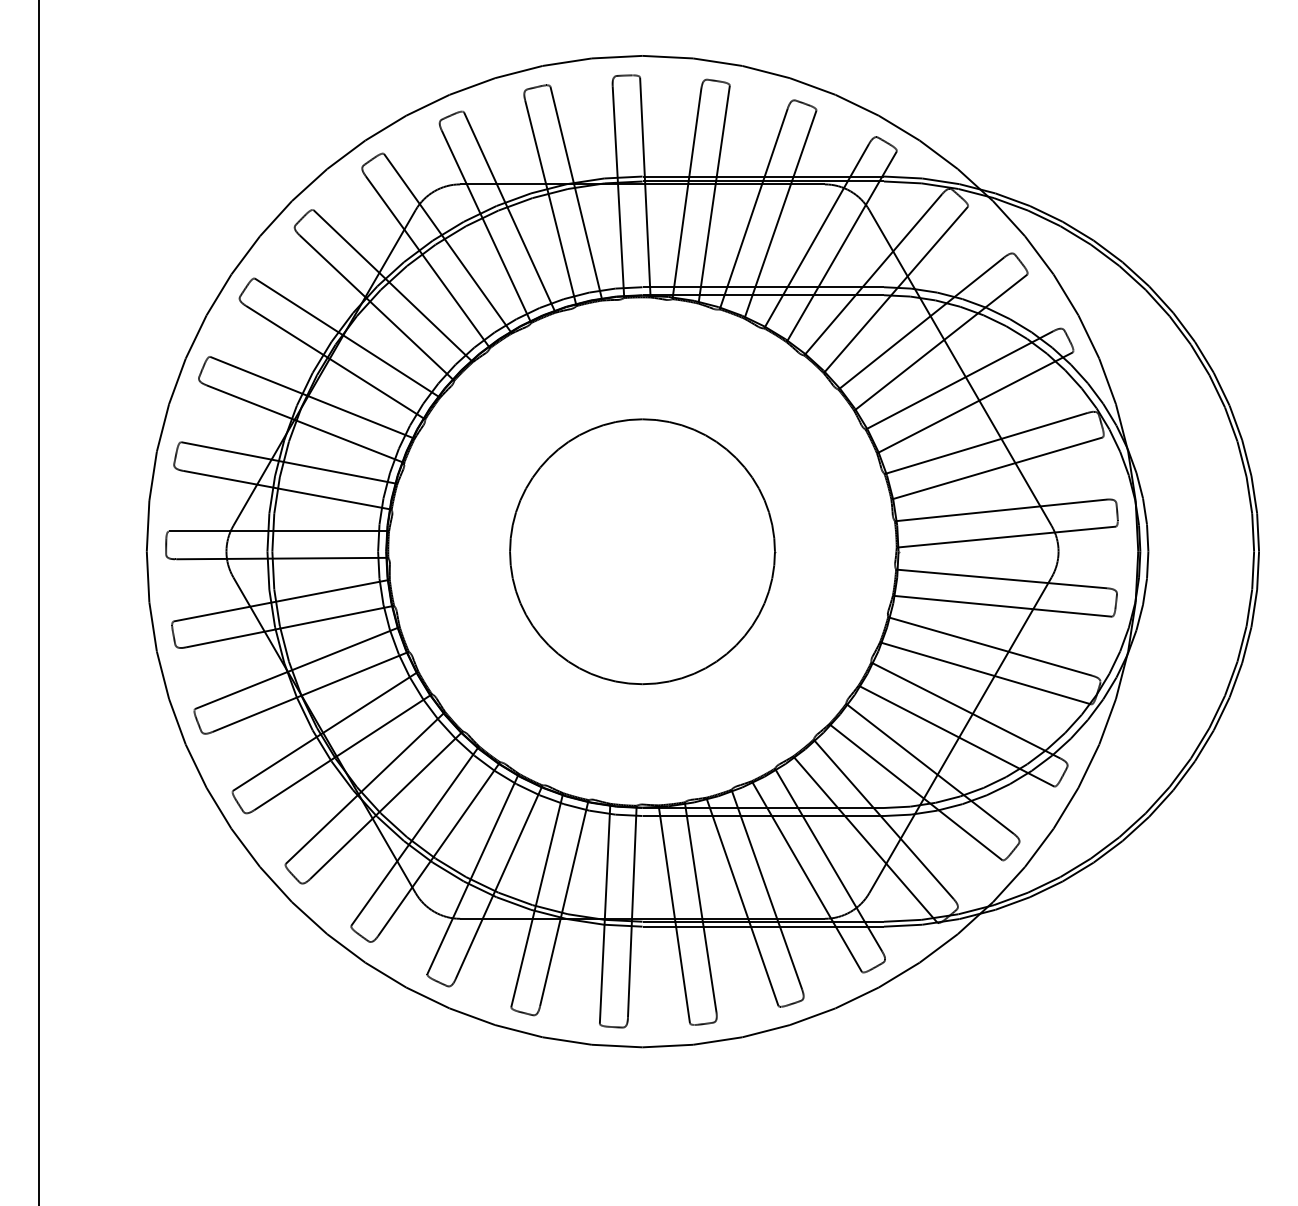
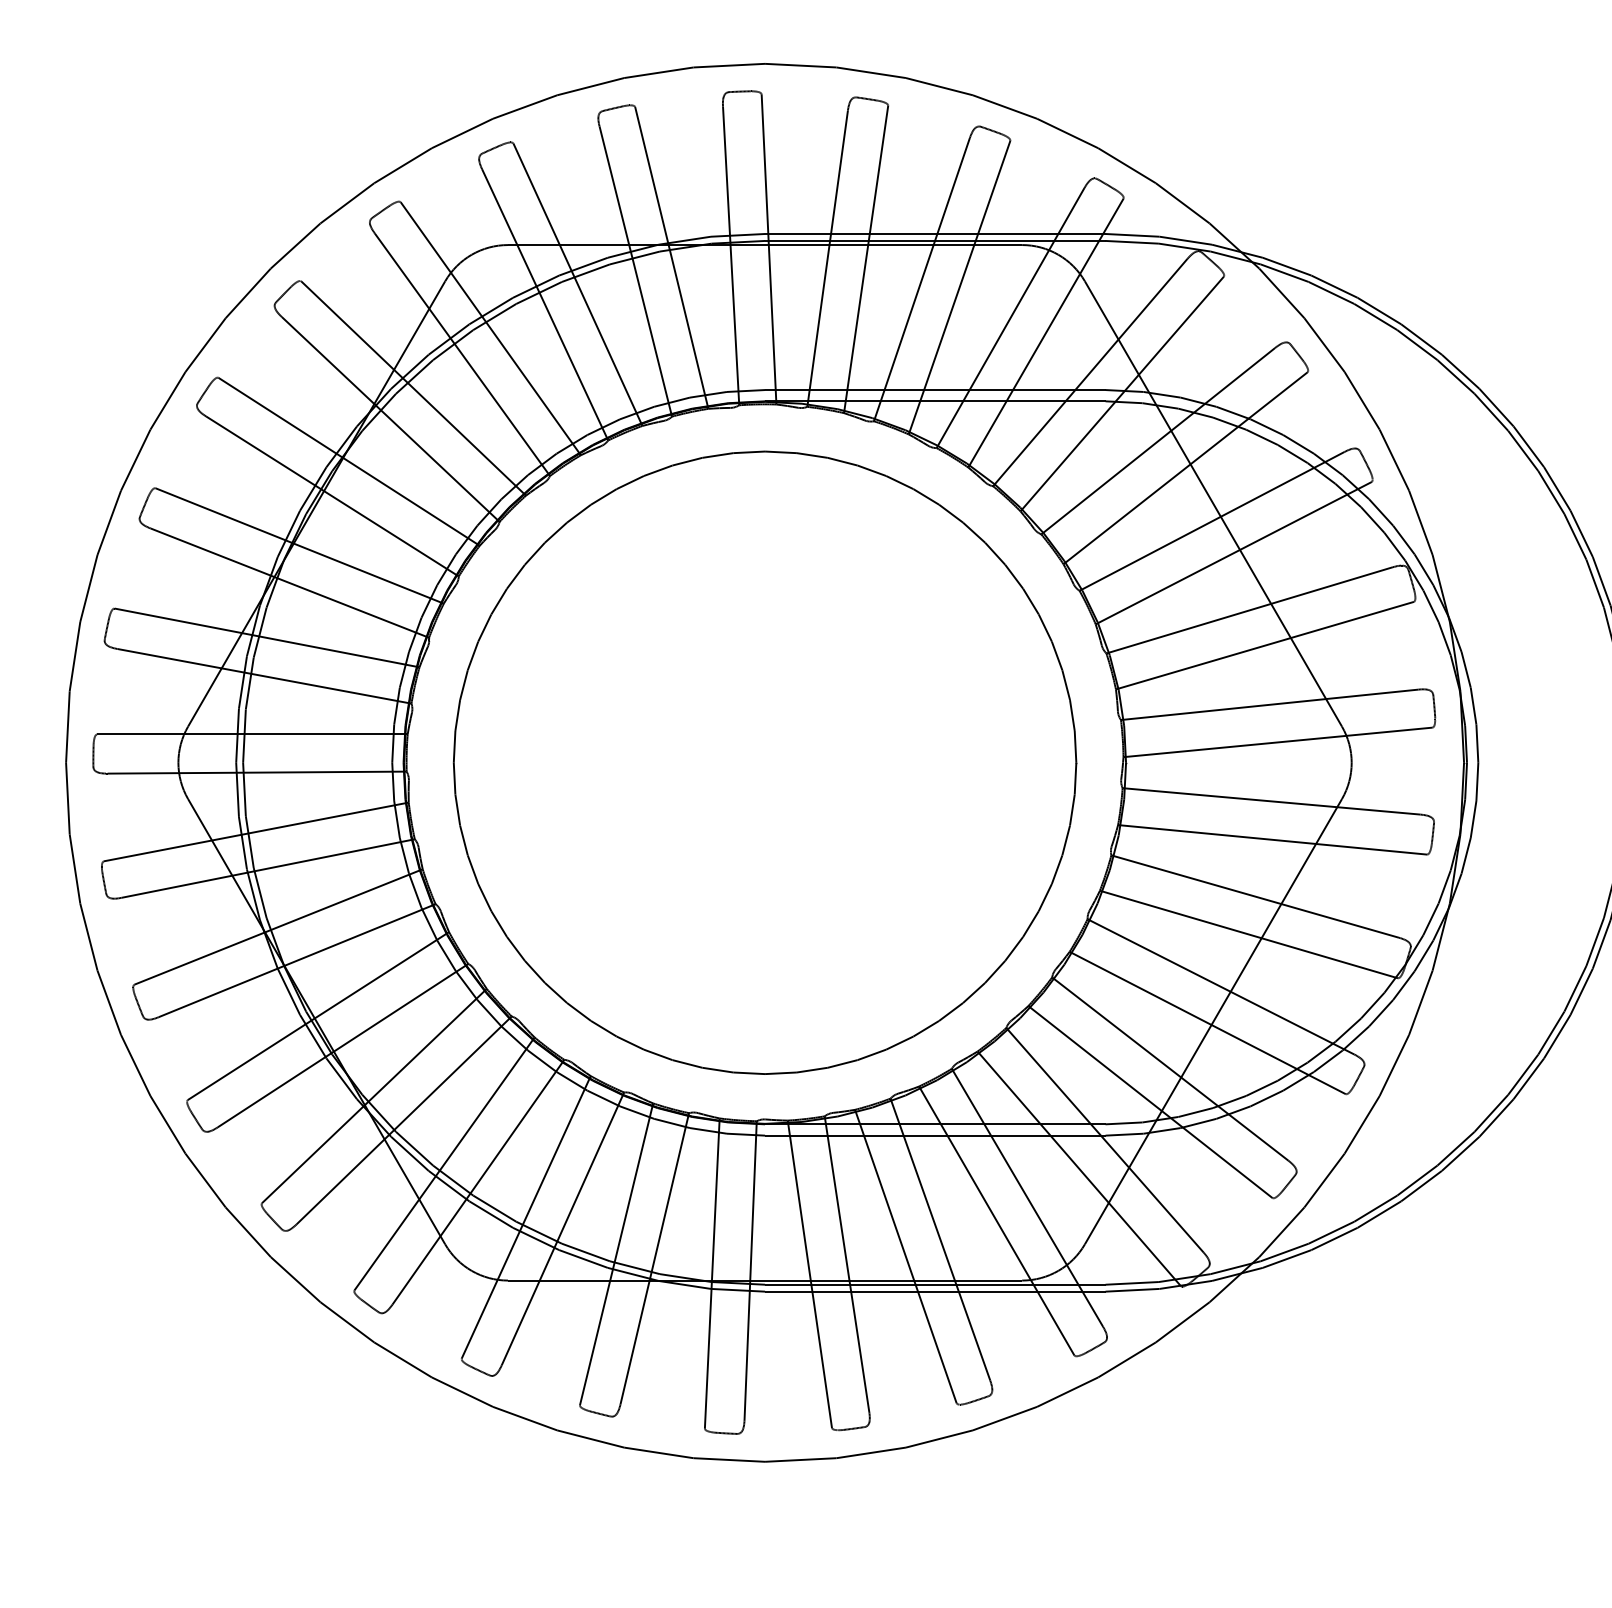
part: (642, 551) -> (765, 762), size x1.67

